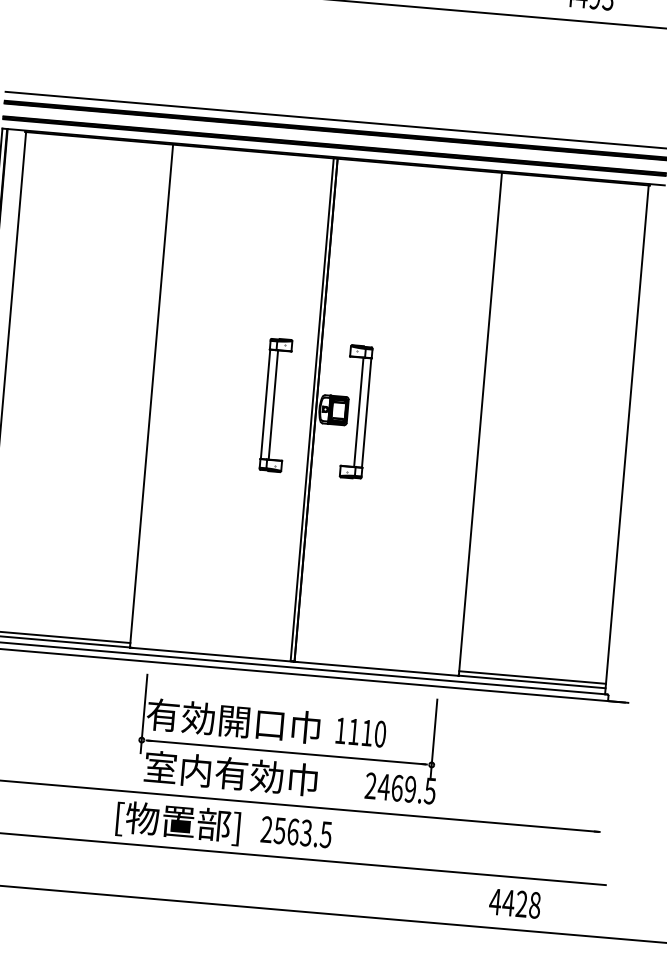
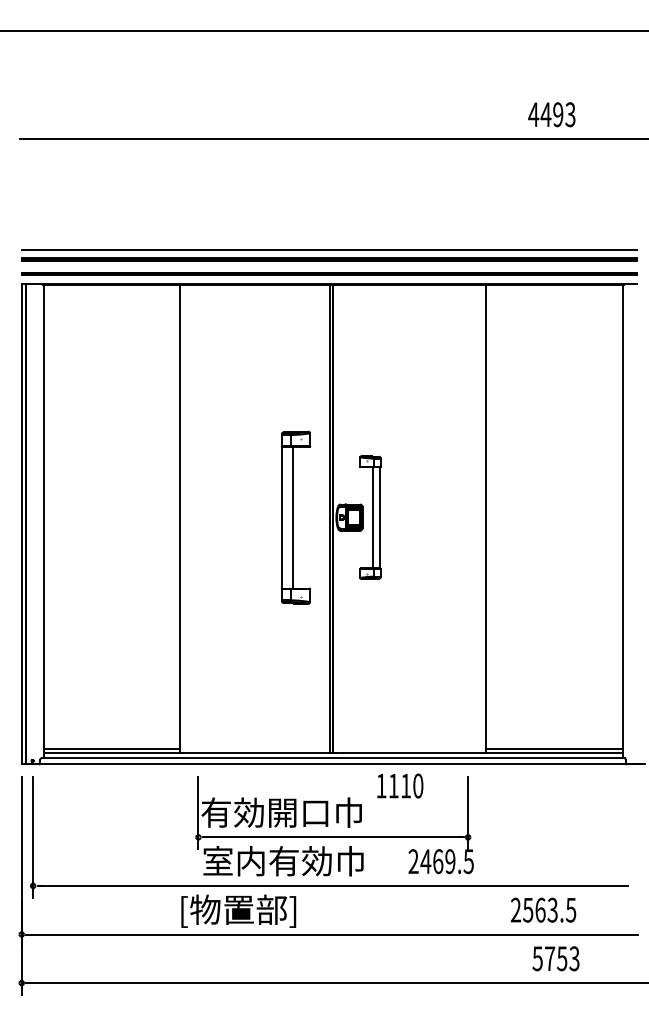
part: (275, 405) -> (295, 517), size x1.4
text: (361, 731) -> (400, 785), moved
text: (296, 831) -> (543, 909), moved
text: (514, 903) -> (555, 958), 4428 -> 5753

